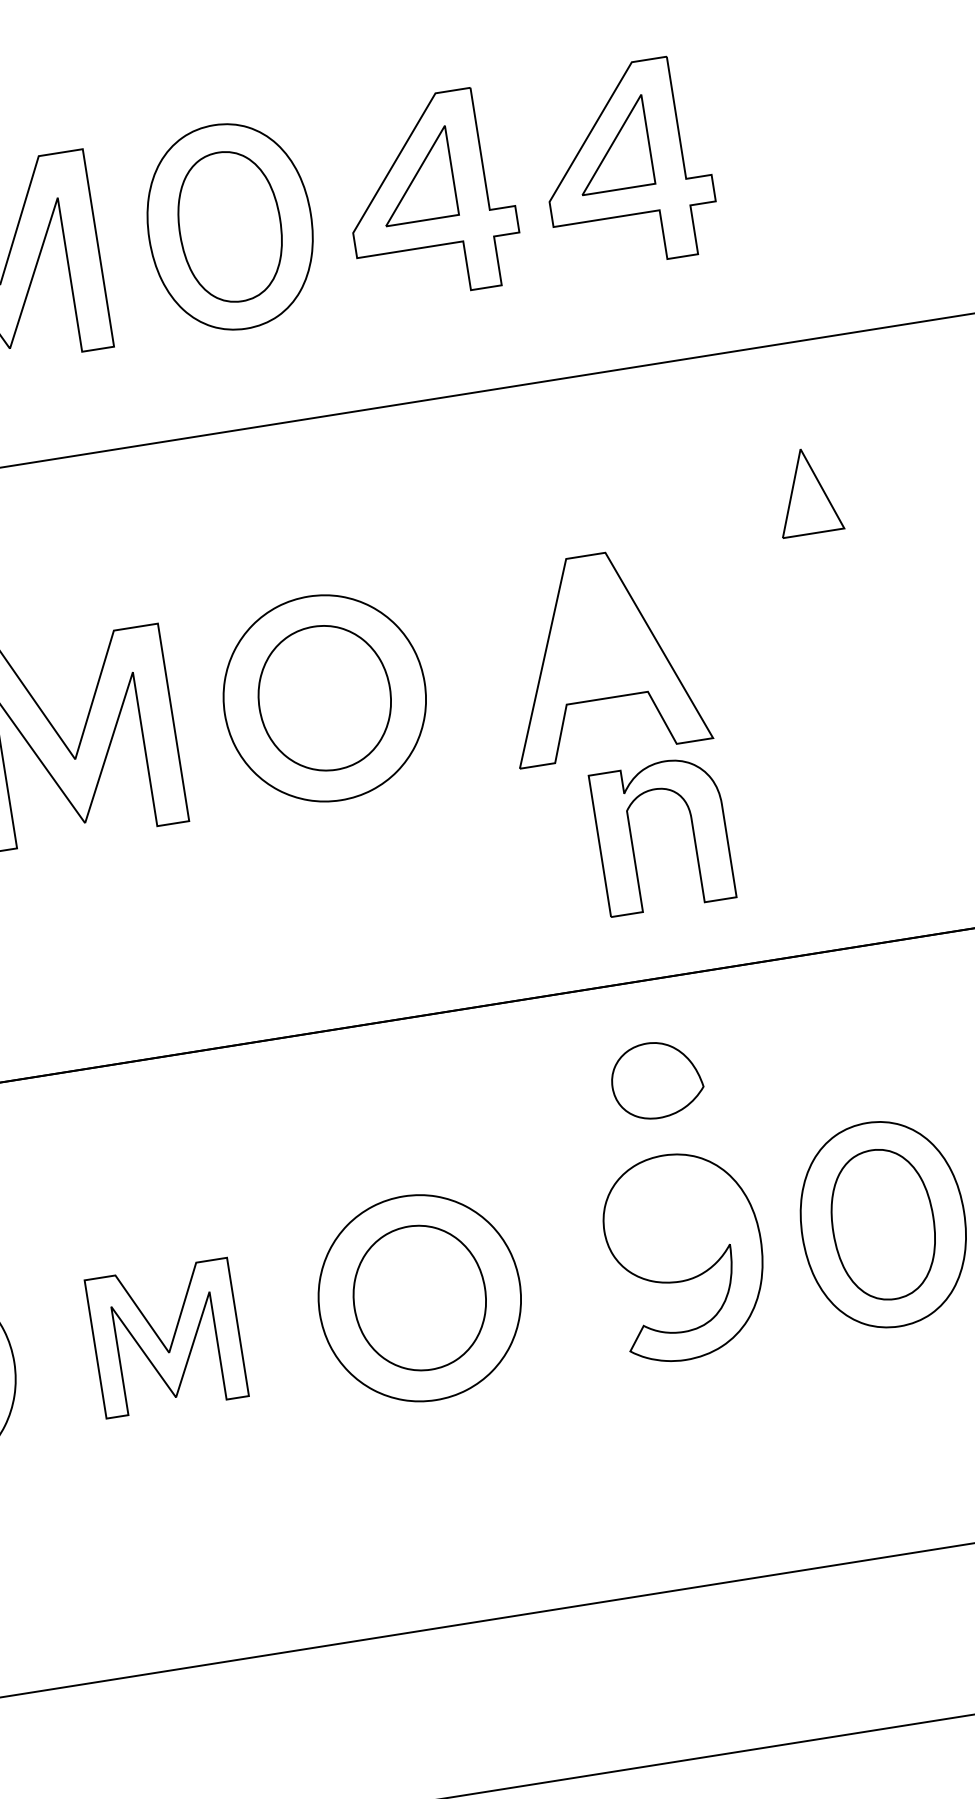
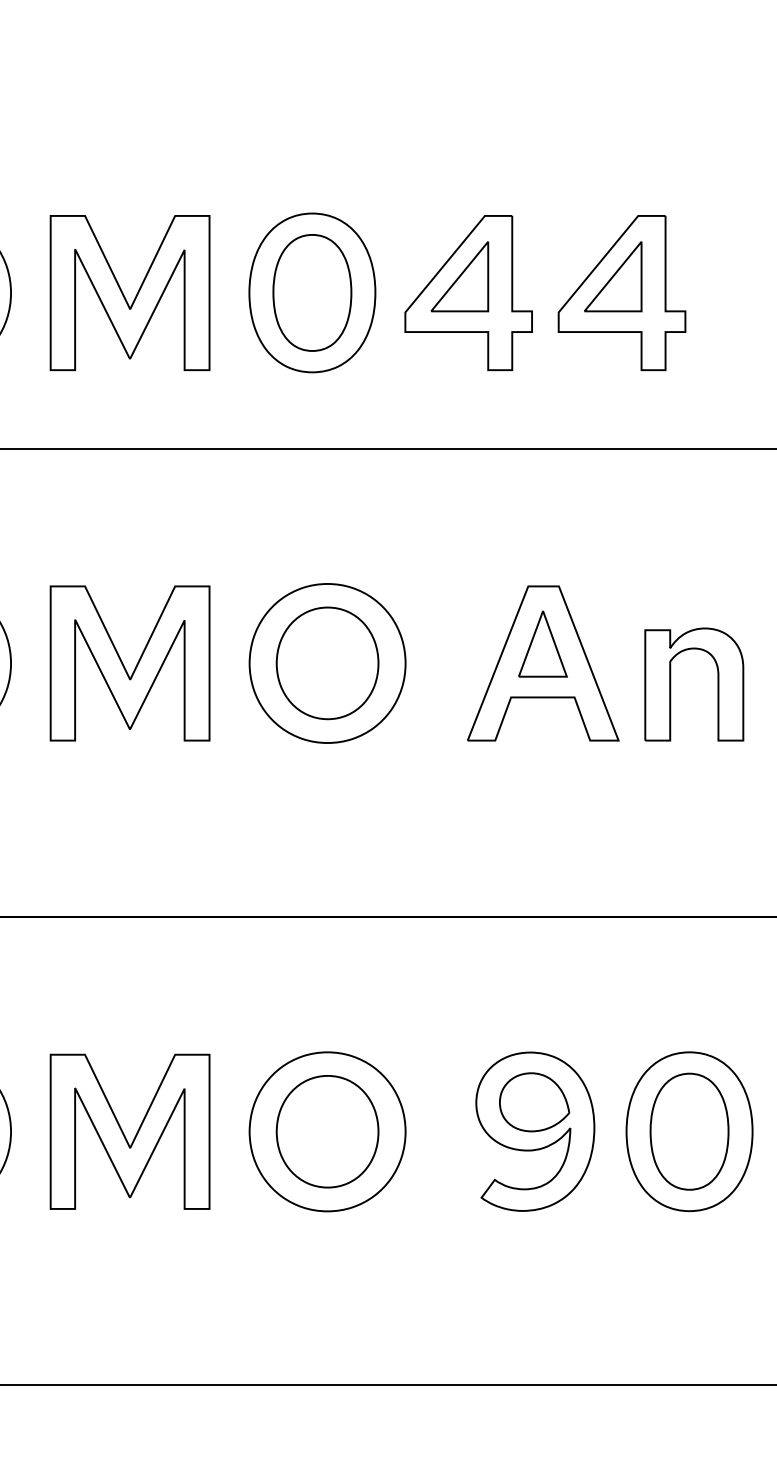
part: (806, 490) -> (542, 643), moved
part: (633, 839) -> (671, 684), moved
part: (656, 1080) -> (534, 1102), moved
part: (166, 1338) -> (129, 1131), size x1.43

